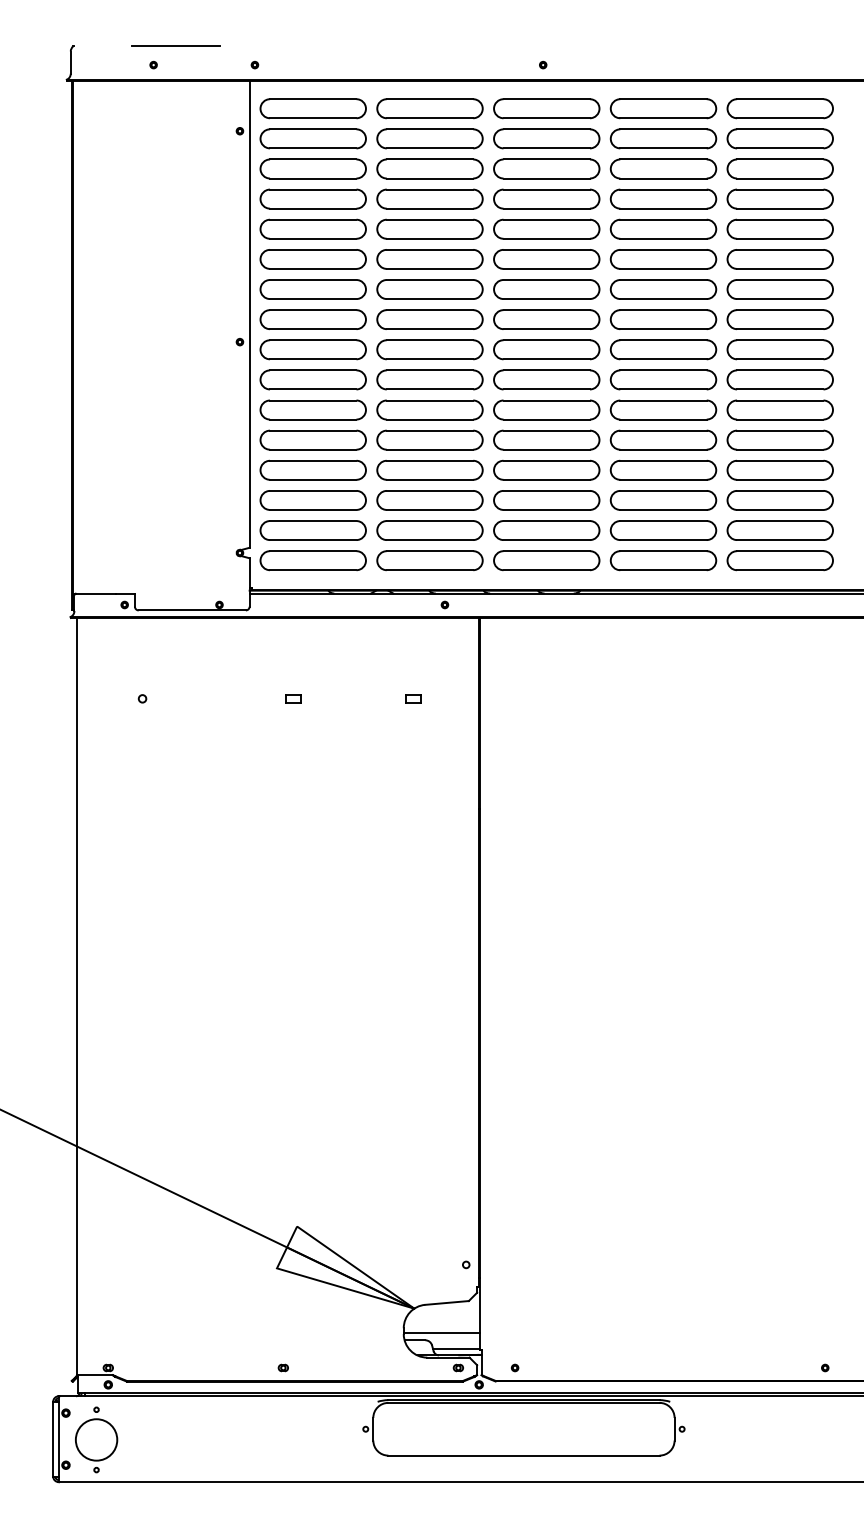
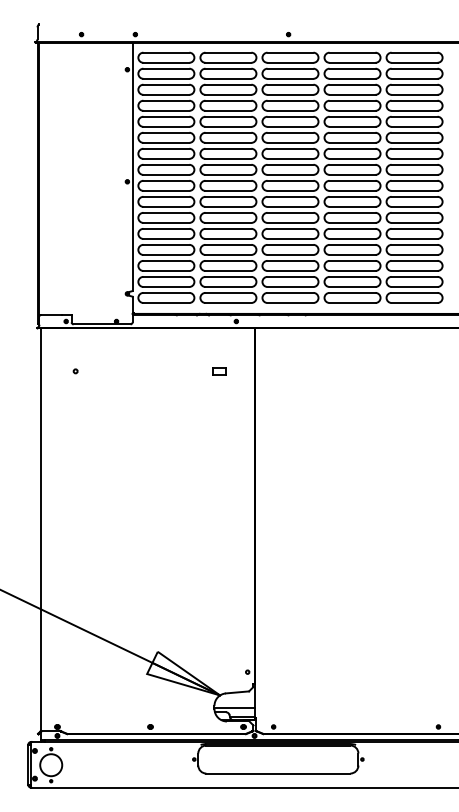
line: (176, 46) -> (93, 24), removed
part: (292, 697) -> (155, 370), removed
part: (413, 697) -> (219, 370), size x1.6

